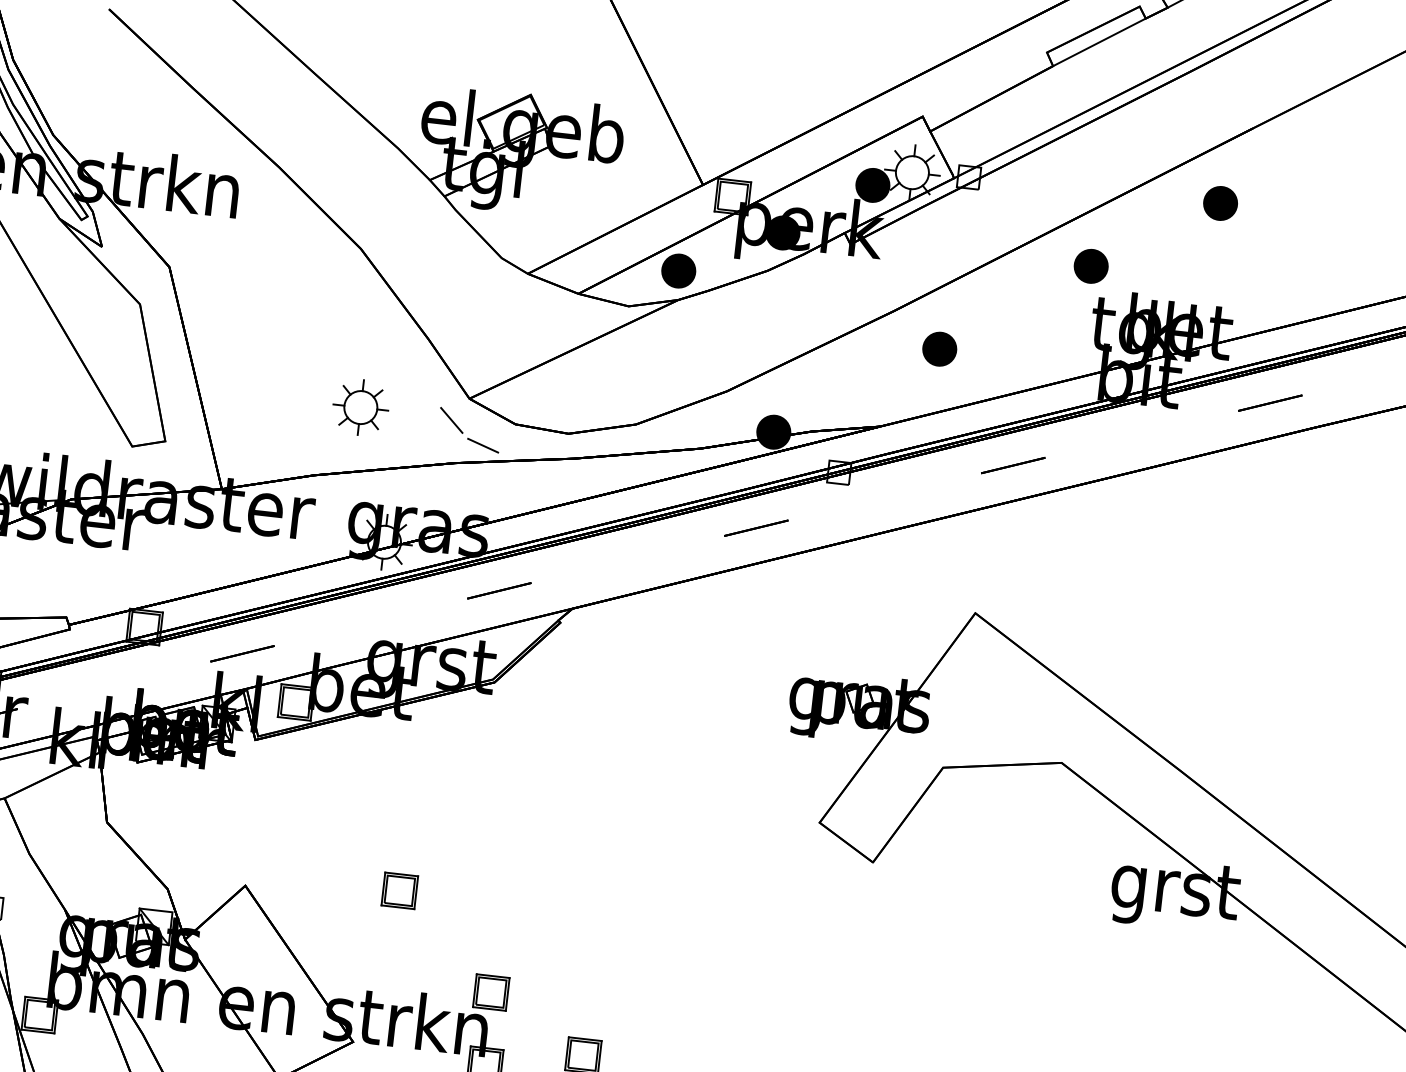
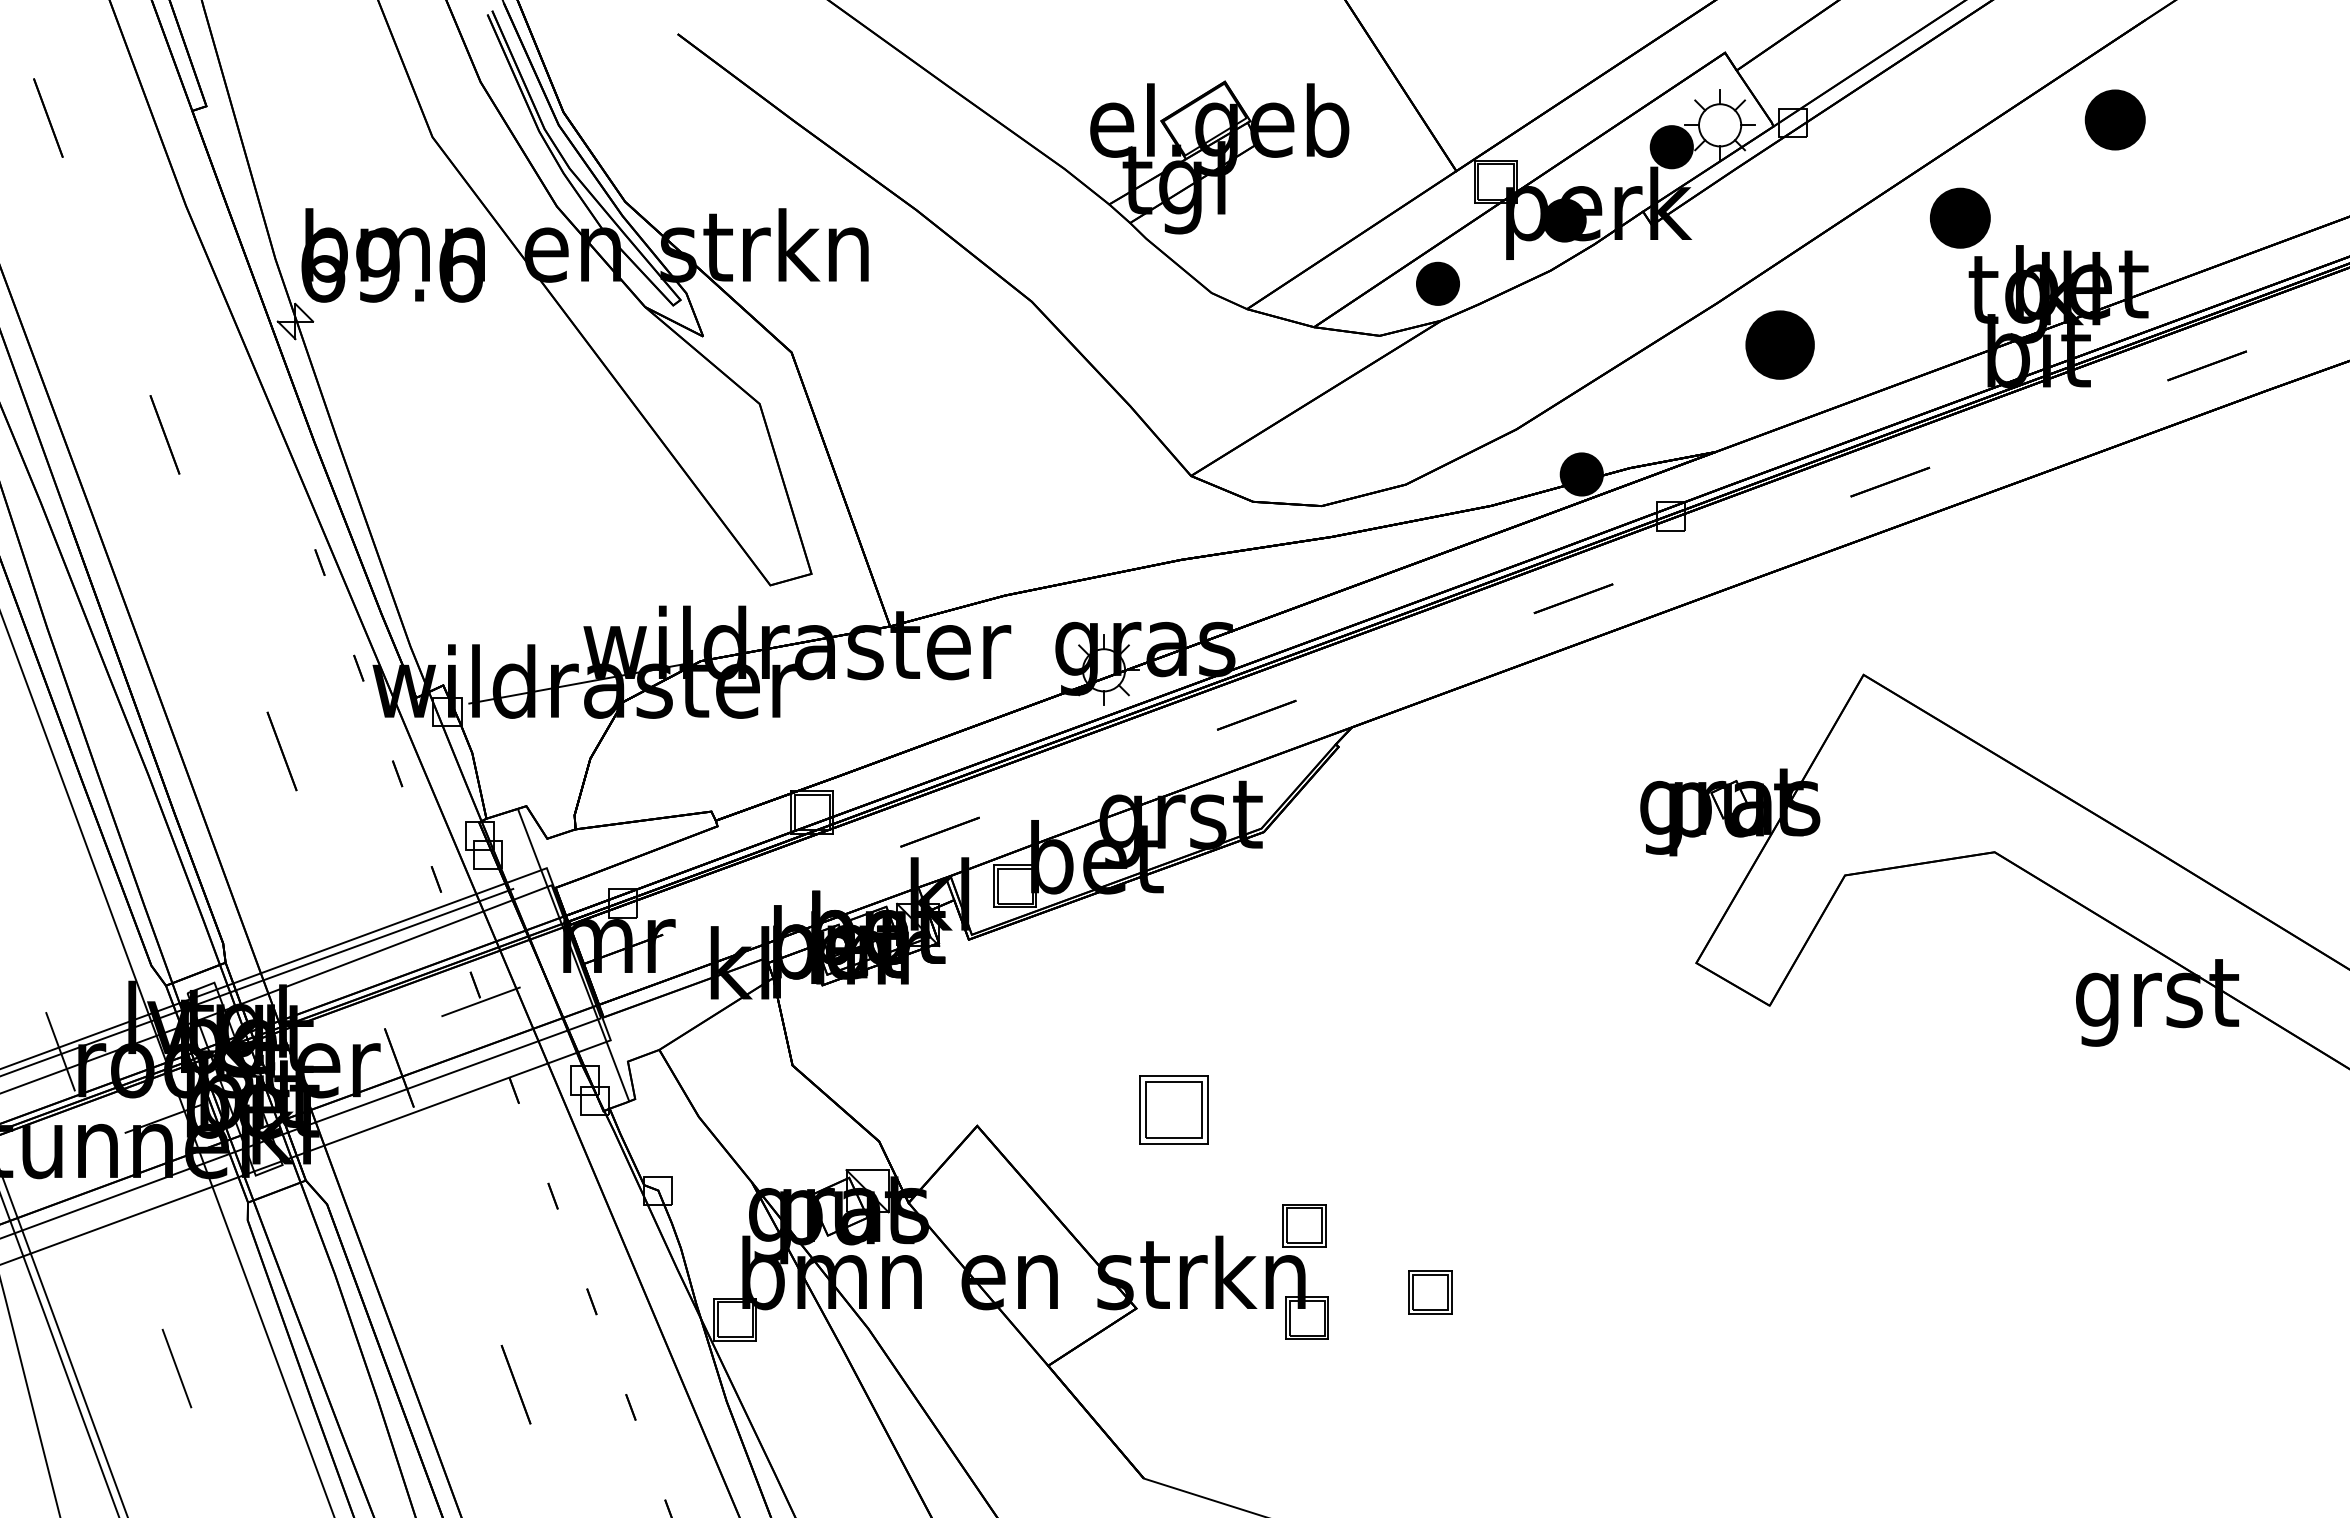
part: (1220, 203) -> (2115, 119), size x1.4
part: (1091, 266) -> (1960, 218), size x1.4
part: (939, 349) -> (1780, 345), size x1.6
part: (360, 407) -> (1054, 502), removed
line: (451, 419) -> (1171, 505), removed
line: (483, 445) -> (1215, 533), removed
part: (399, 890) -> (1173, 1109), size x1.6

